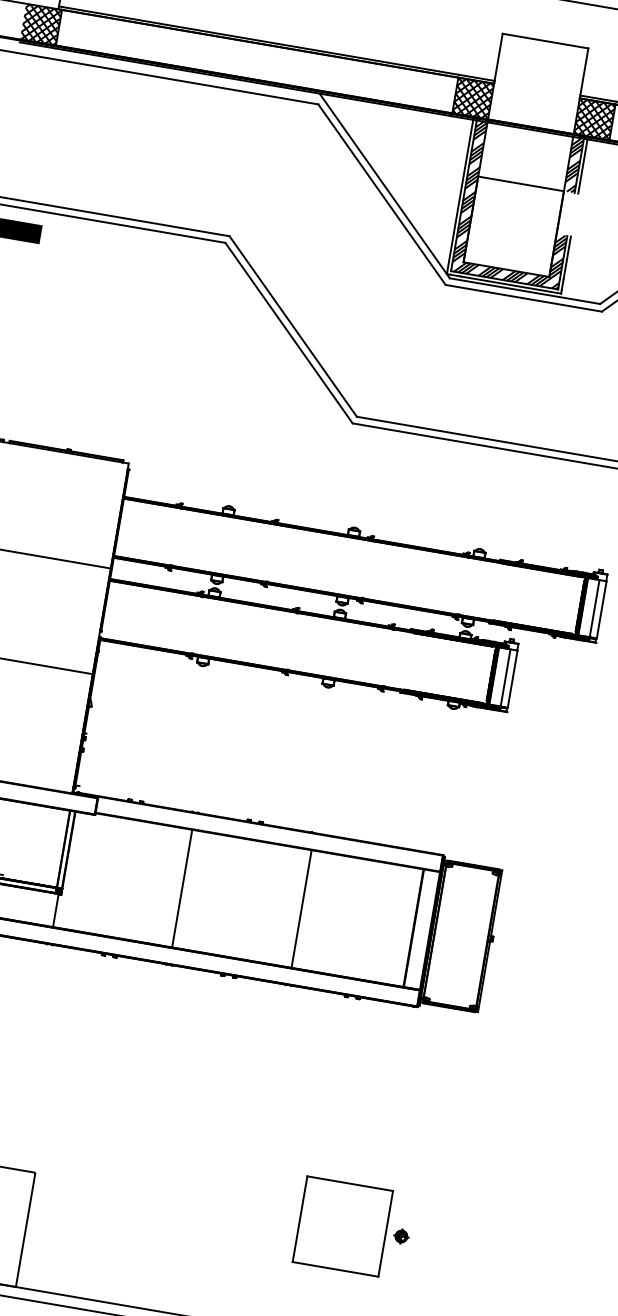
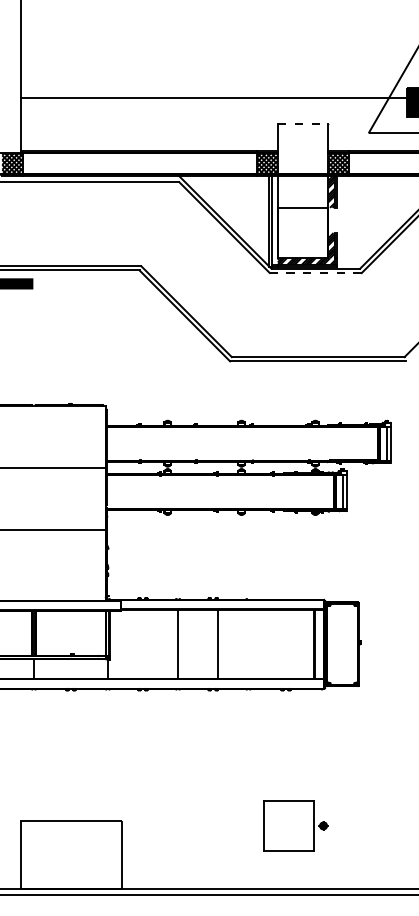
line: (546, 40) -> (303, 123), solid -> dashed
hatch: (469, 195) -> (274, 219), removed
line: (523, 299) -> (315, 273), solid -> dashed
line: (302, 907) -> (218, 643), moved
part: (353, 1227) -> (295, 825), moved

